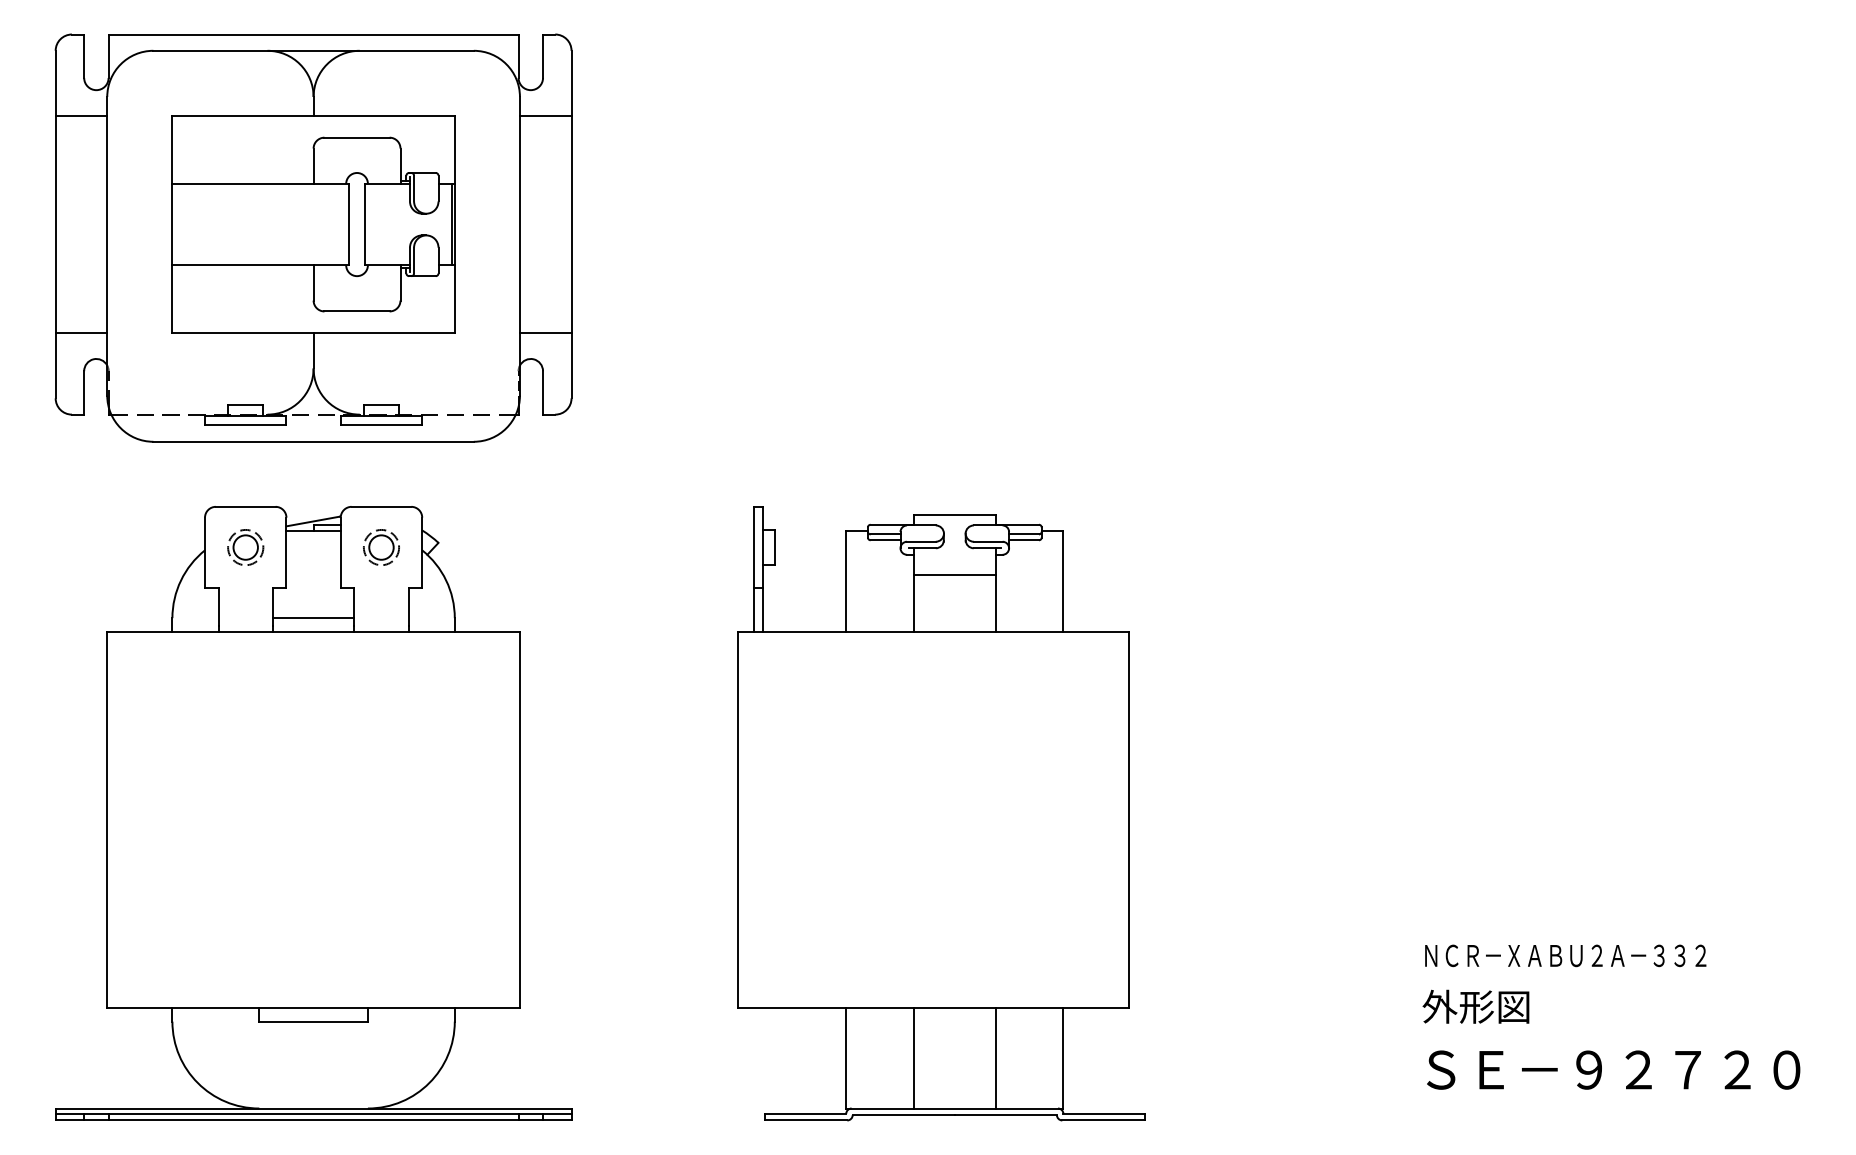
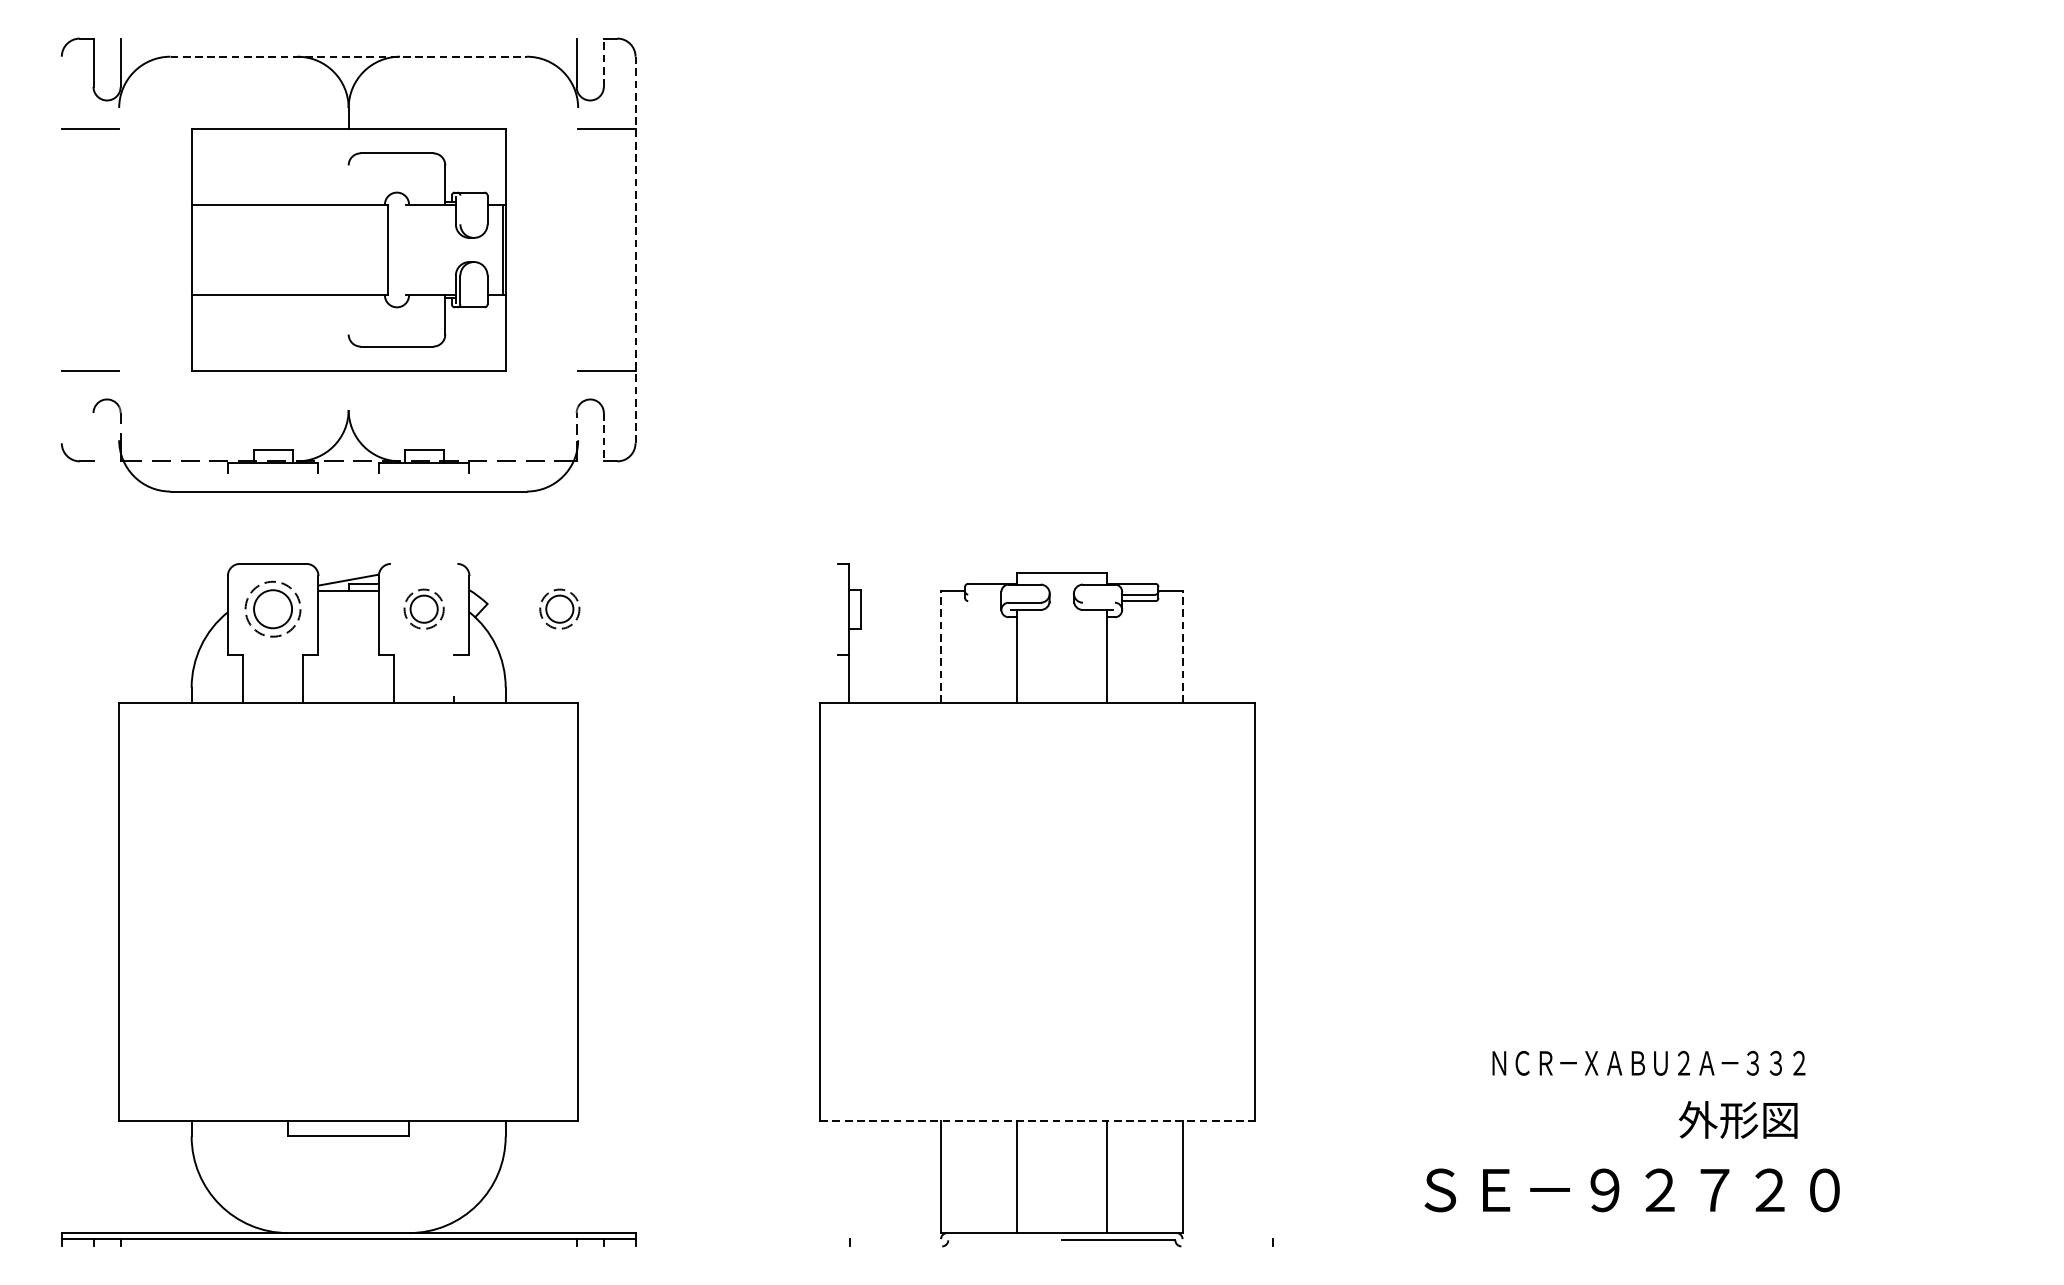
line: (313, 34) -> (348, 38), removed
line: (314, 50) -> (349, 56), solid -> dashed
line: (543, 56) -> (604, 63), solid -> dashed
line: (313, 165) -> (348, 184), removed
line: (414, 188) -> (460, 209), removed
line: (55, 224) -> (61, 249), removed
line: (365, 224) -> (406, 249), removed
line: (571, 224) -> (635, 249), solid -> dashed
line: (107, 245) -> (119, 273), removed
line: (519, 245) -> (577, 273), removed
line: (313, 282) -> (348, 314), removed
line: (313, 350) -> (348, 390), removed
line: (84, 392) -> (93, 436), removed
line: (543, 392) -> (604, 436), solid -> dashed
line: (245, 425) -> (272, 473), removed
line: (381, 425) -> (424, 473), removed
line: (381, 506) -> (424, 563), removed
line: (885, 534) -> (984, 594), removed
line: (885, 540) -> (984, 601), removed
line: (987, 541) -> (1098, 602), removed
part: (245, 547) -> (272, 609), size x1.4
part: (503, 547) -> (559, 609), added
line: (753, 568) -> (837, 632), removed
line: (954, 574) -> (1061, 639), removed
line: (846, 581) -> (941, 646), solid -> dashed
line: (1063, 581) -> (1182, 646), solid -> dashed
line: (408, 607) -> (454, 675), removed
line: (313, 618) -> (348, 688), removed
text: (1565, 955) -> (1648, 1062), moved
text: (1475, 1006) -> (1737, 1119), moved
line: (933, 1008) -> (1038, 1121), solid -> dashed
text: (1613, 1069) -> (1632, 1189), moved
line: (805, 1113) -> (895, 1238), removed
line: (1103, 1113) -> (1227, 1238), removed
line: (903, 1115) -> (1004, 1240), removed
line: (313, 1120) -> (348, 1246), removed
line: (805, 1120) -> (895, 1246), removed
line: (1103, 1120) -> (1227, 1246), removed

